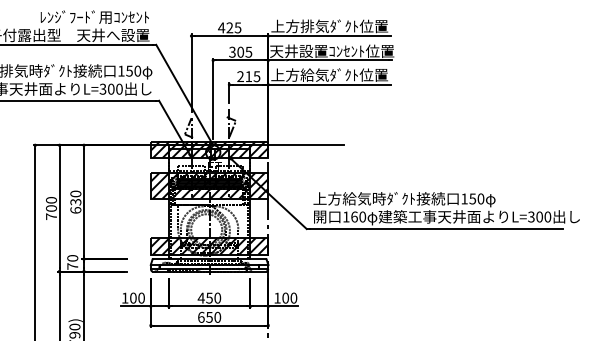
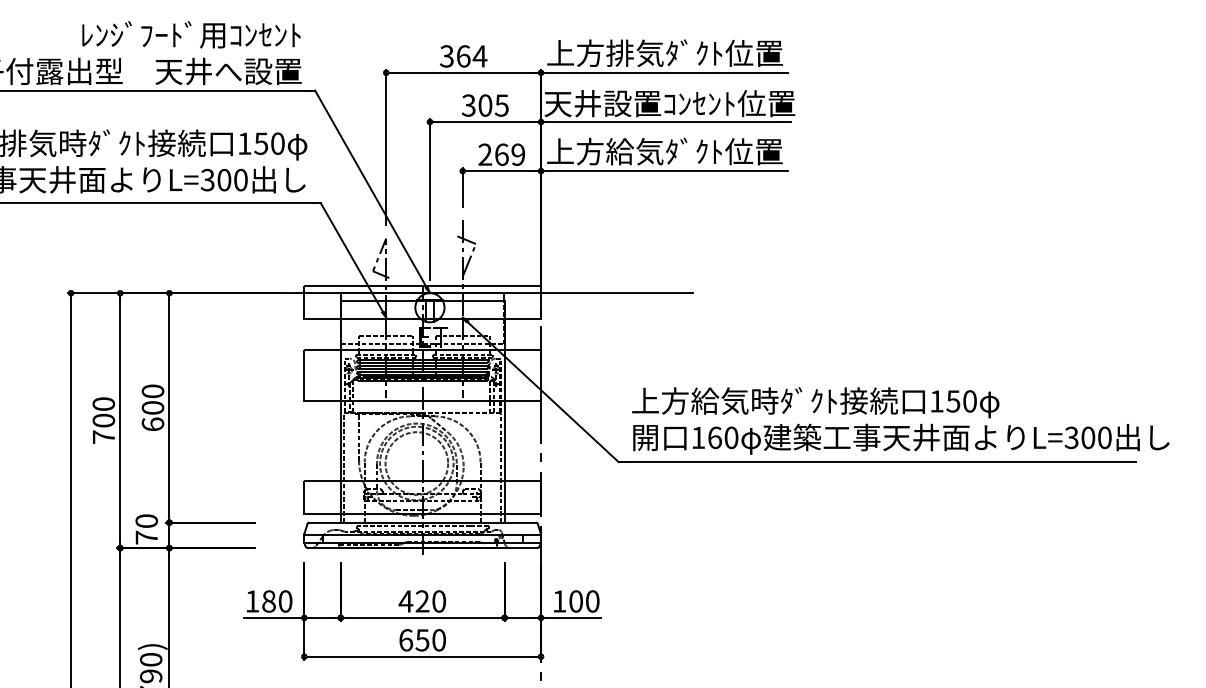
text: (229, 27) -> (462, 55), 425 -> 364
text: (252, 76) -> (509, 154), 215 -> 269
hatch: (209, 149) -> (422, 301), removed
hatch: (209, 185) -> (422, 374), removed
text: (75, 201) -> (152, 406), 630 -> 600
hatch: (209, 246) -> (422, 497), removed
text: (209, 297) -> (422, 600), 450 -> 420
text: (133, 298) -> (269, 602), 100 -> 180

